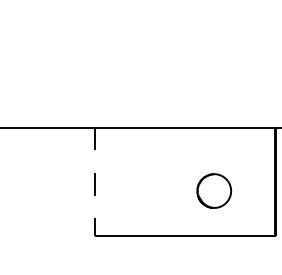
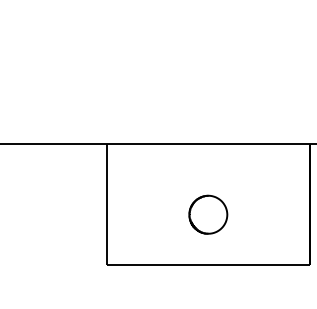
line: (95, 182) -> (107, 205), dashed -> solid
part: (214, 190) -> (208, 214), moved

